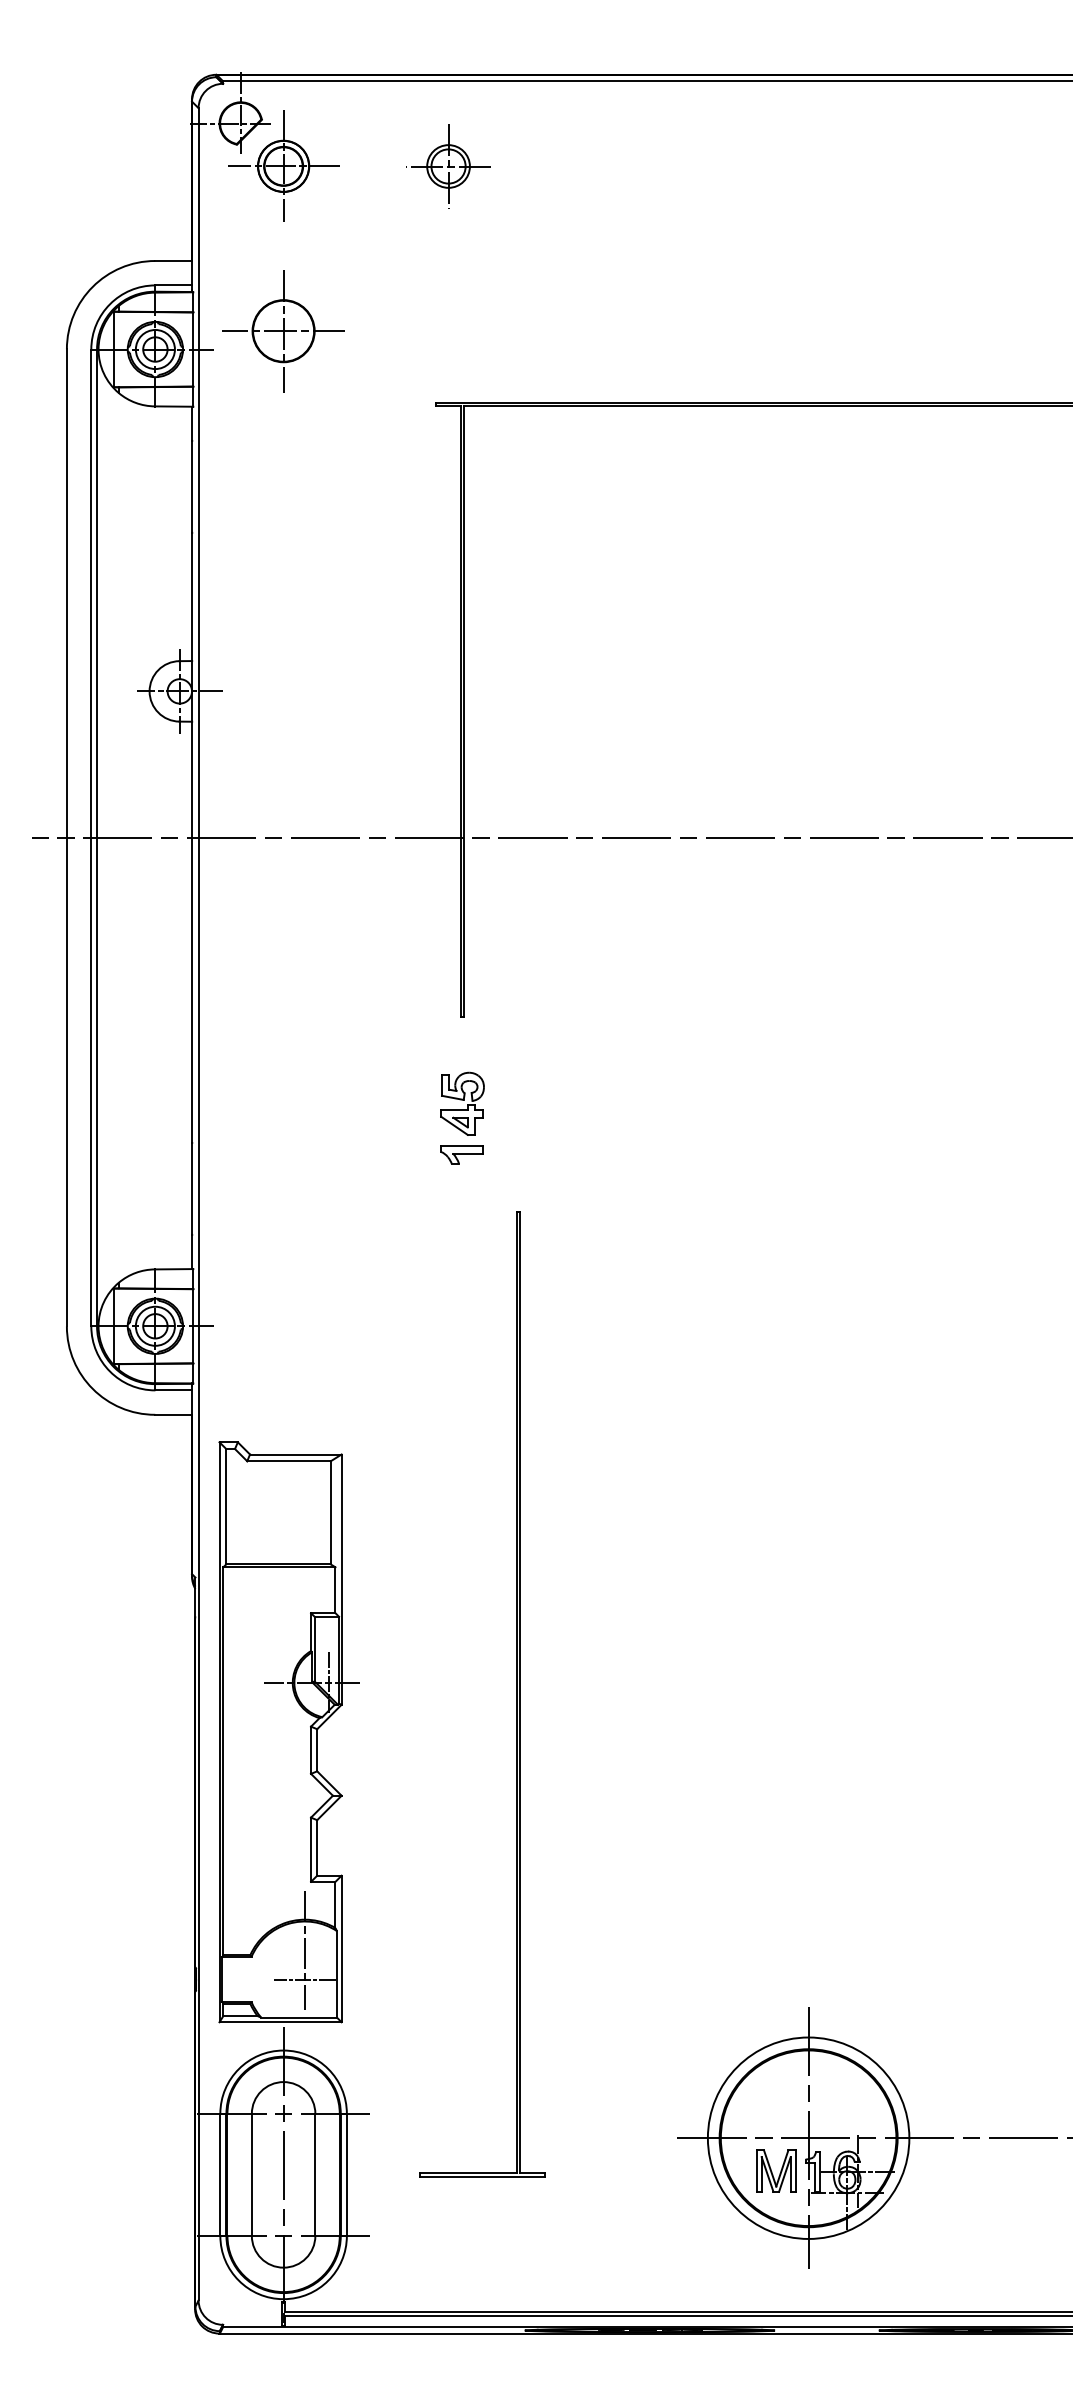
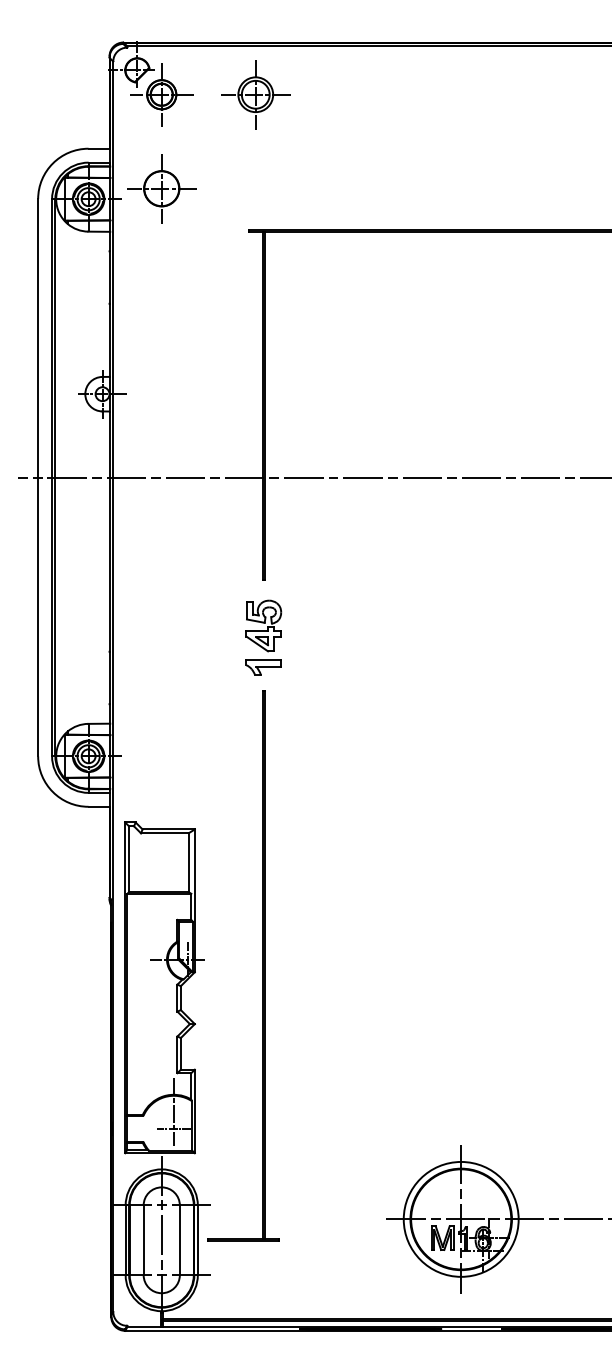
part: (447, 165) -> (255, 94), size x1.43
part: (461, 1117) -> (263, 637), size x1.43
part: (516, 1693) -> (262, 965), moved

